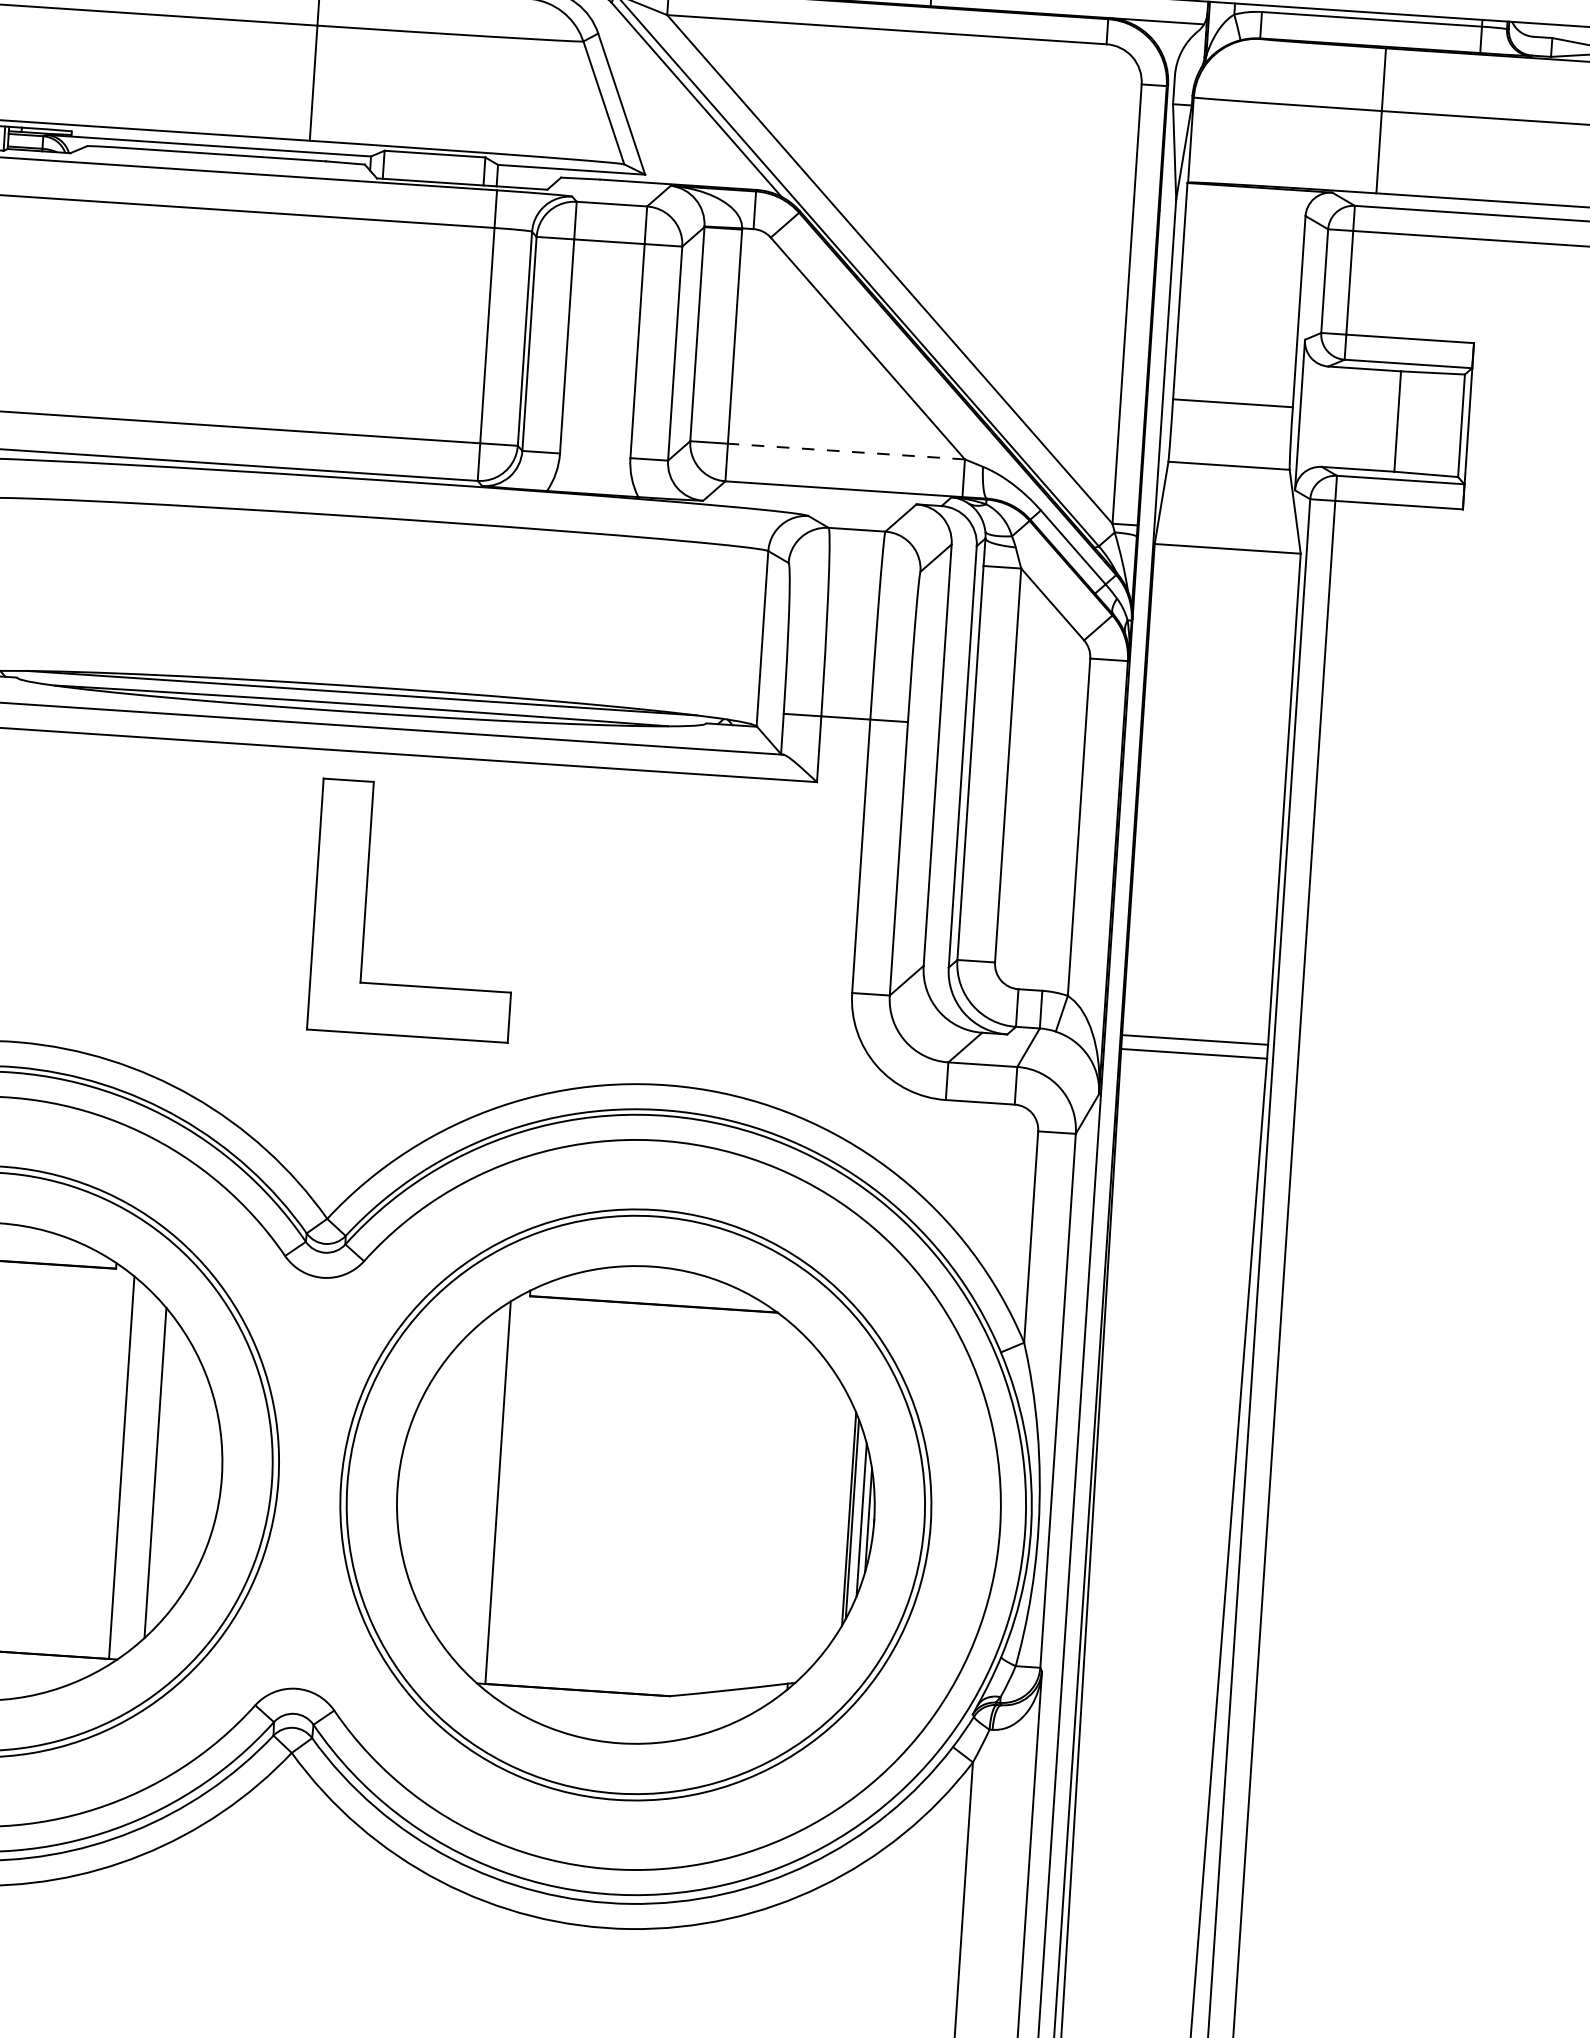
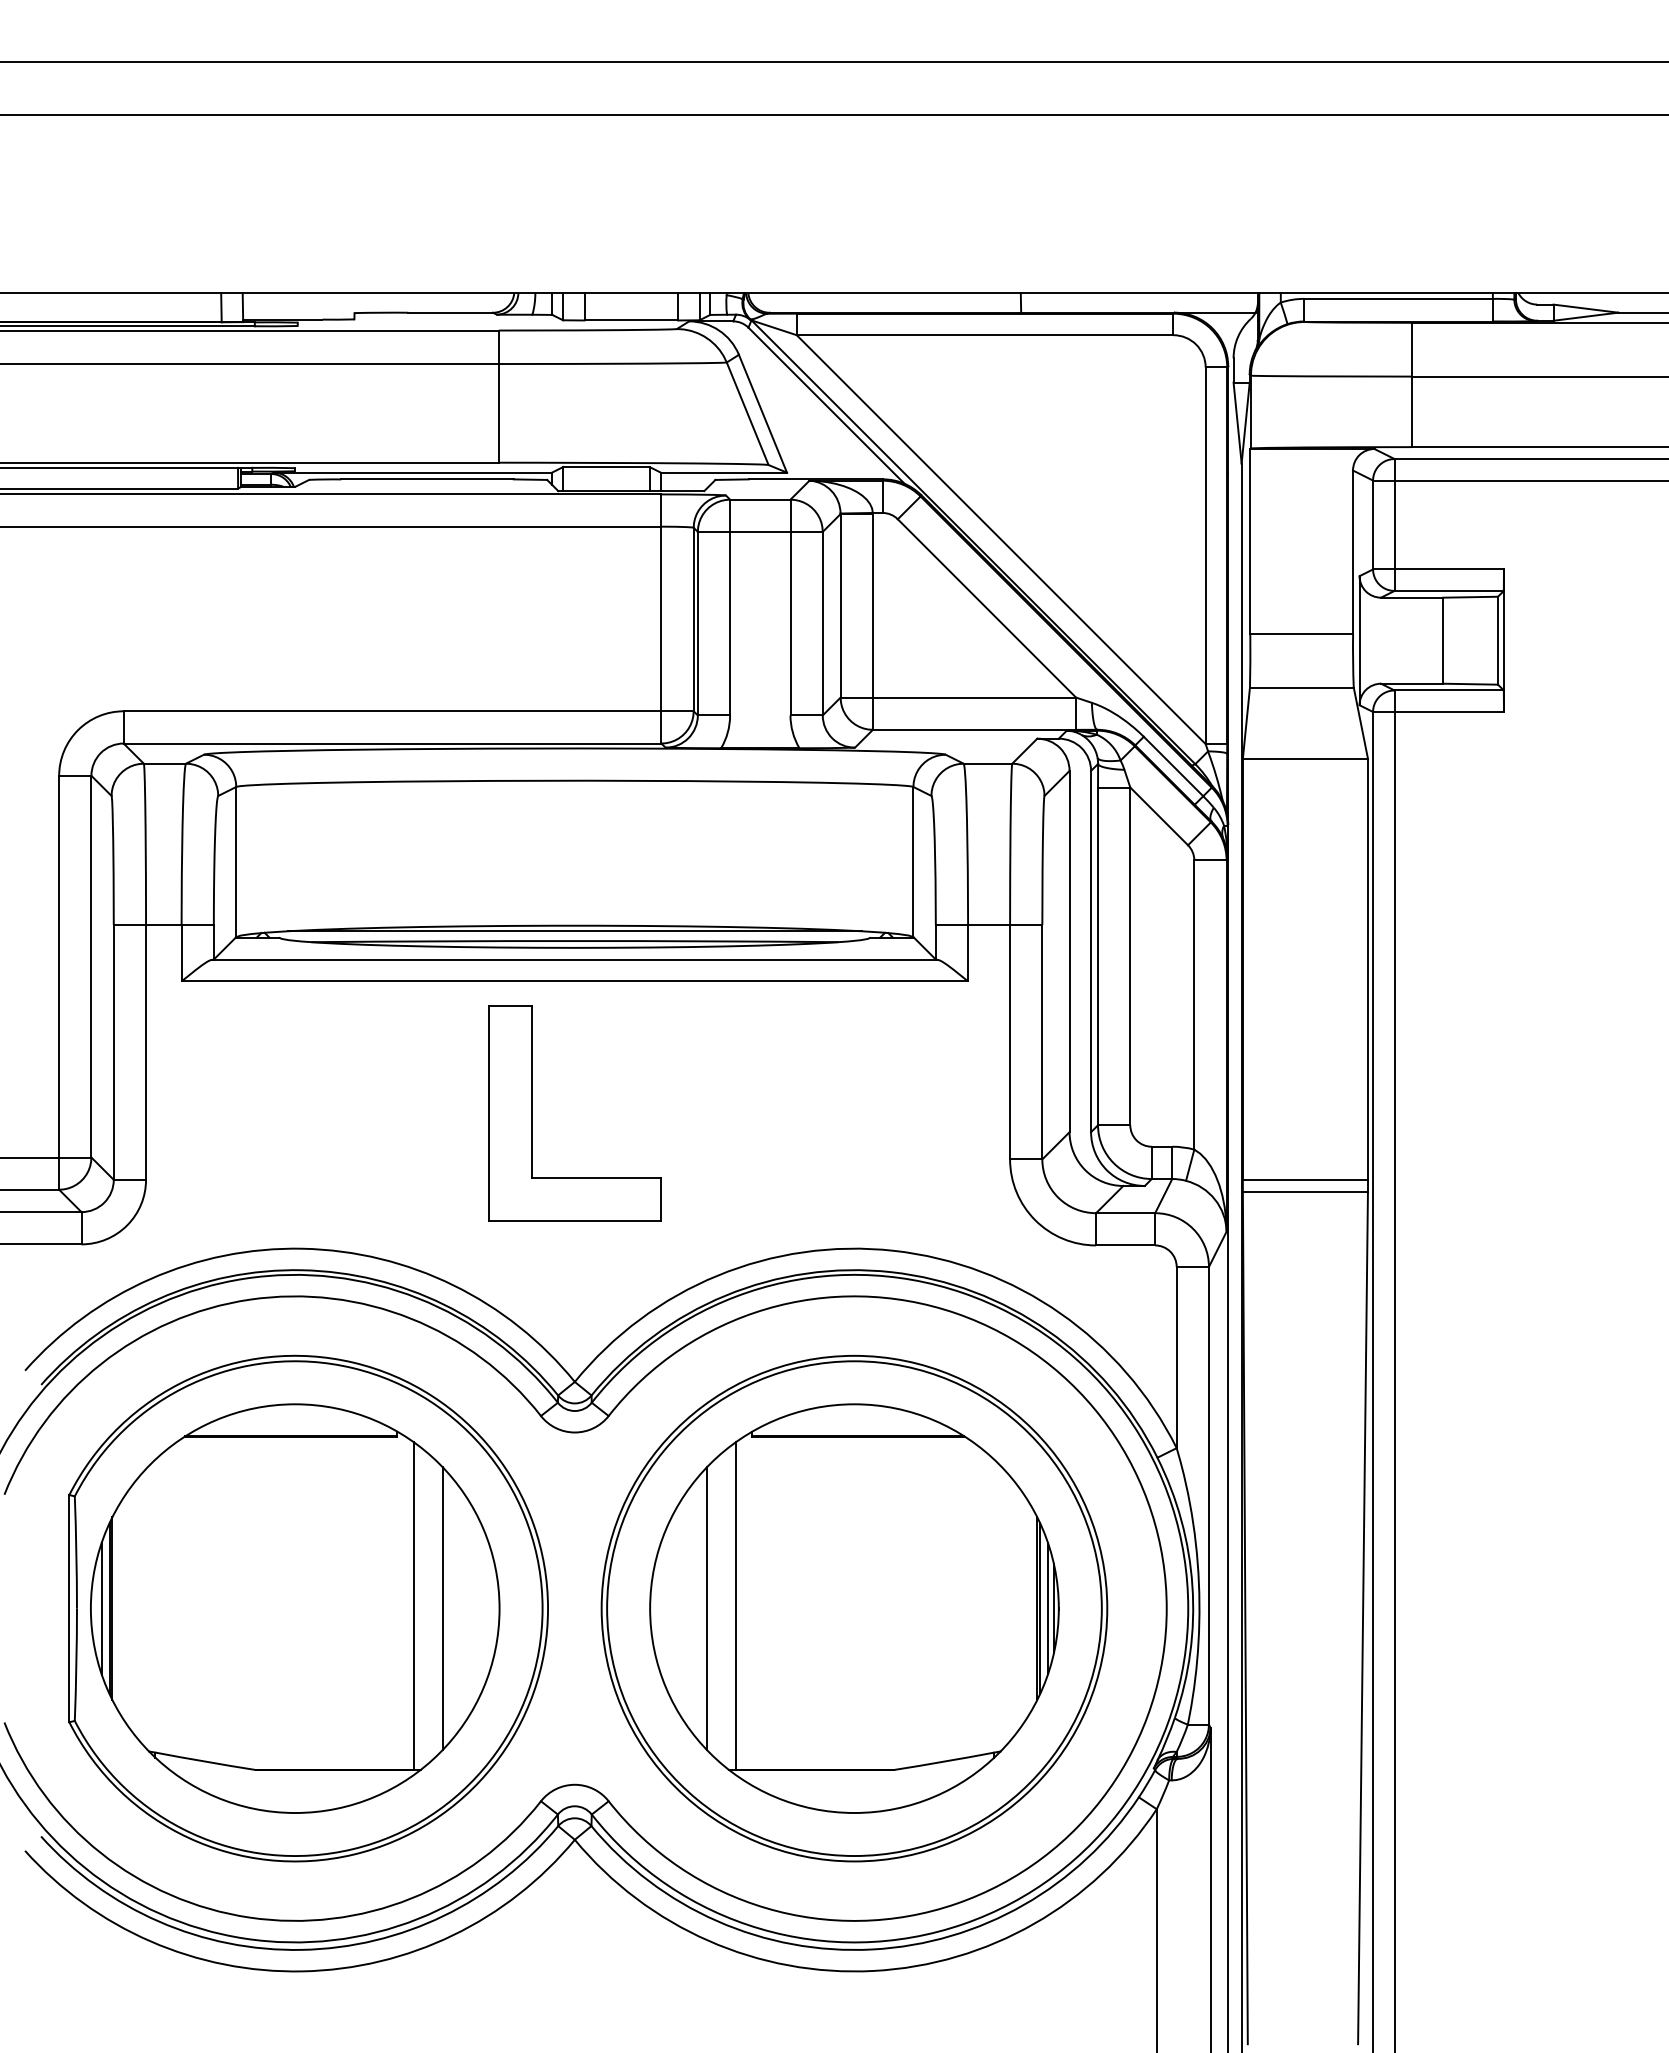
line: (846, 451) -> (974, 697), dashed -> solid
part: (366, 906) -> (532, 1113), moved
line: (464, 1493) -> (707, 1608), added

